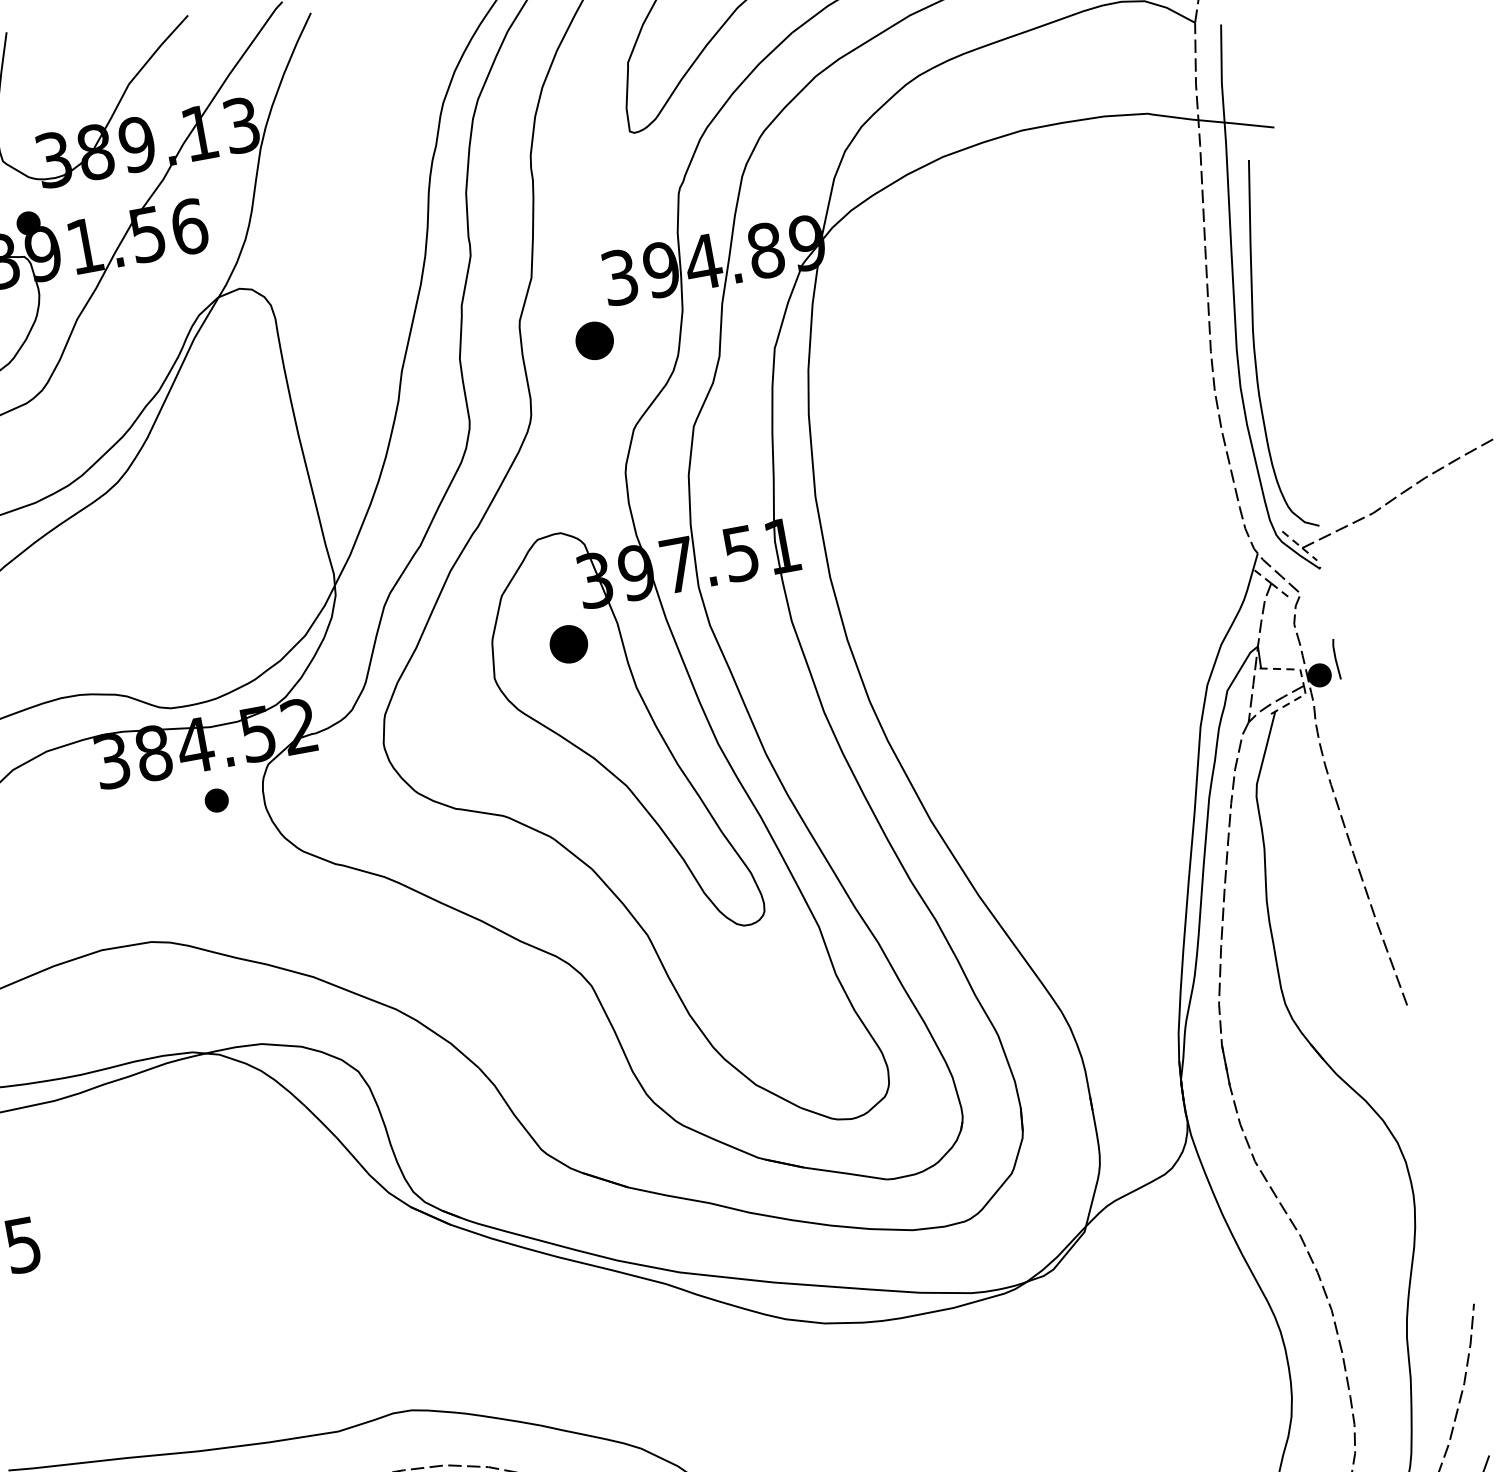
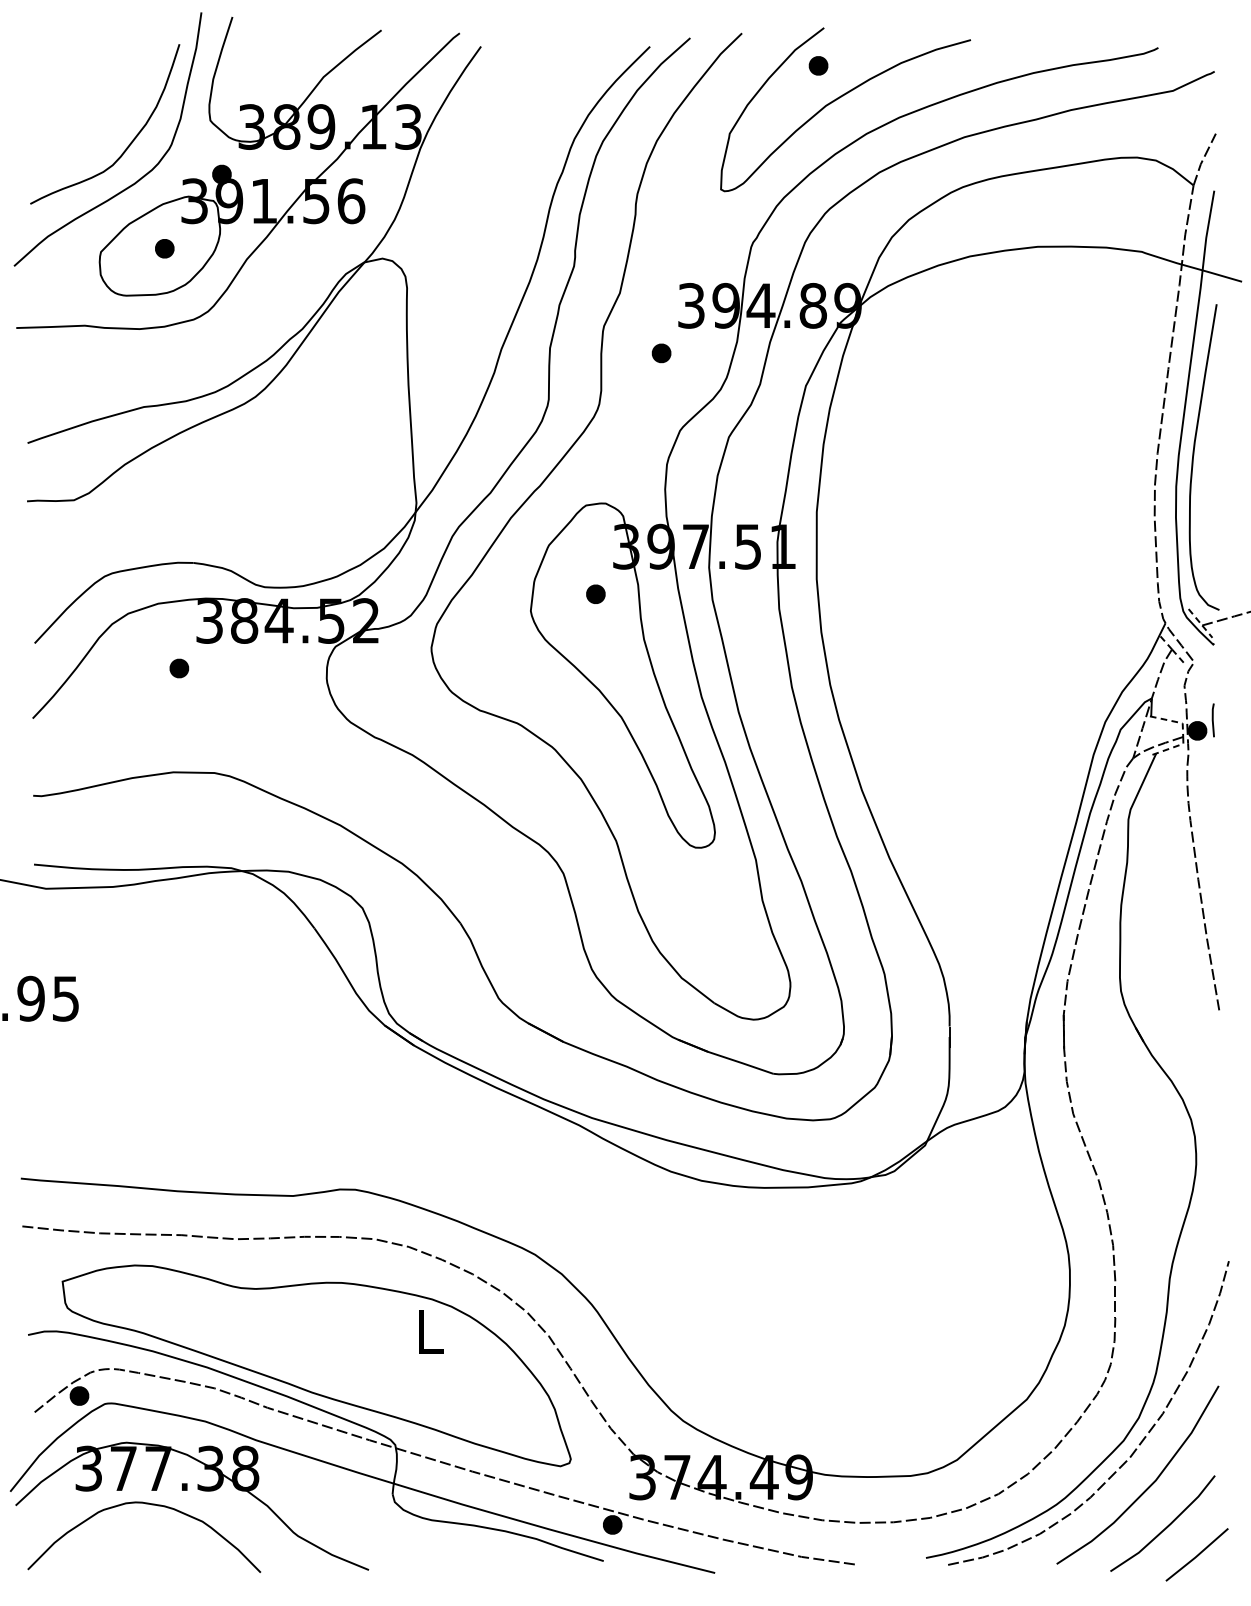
part: (594, 341) -> (661, 353), size x0.62
part: (568, 643) -> (595, 593), size x0.62
part: (216, 800) -> (179, 668), moved

